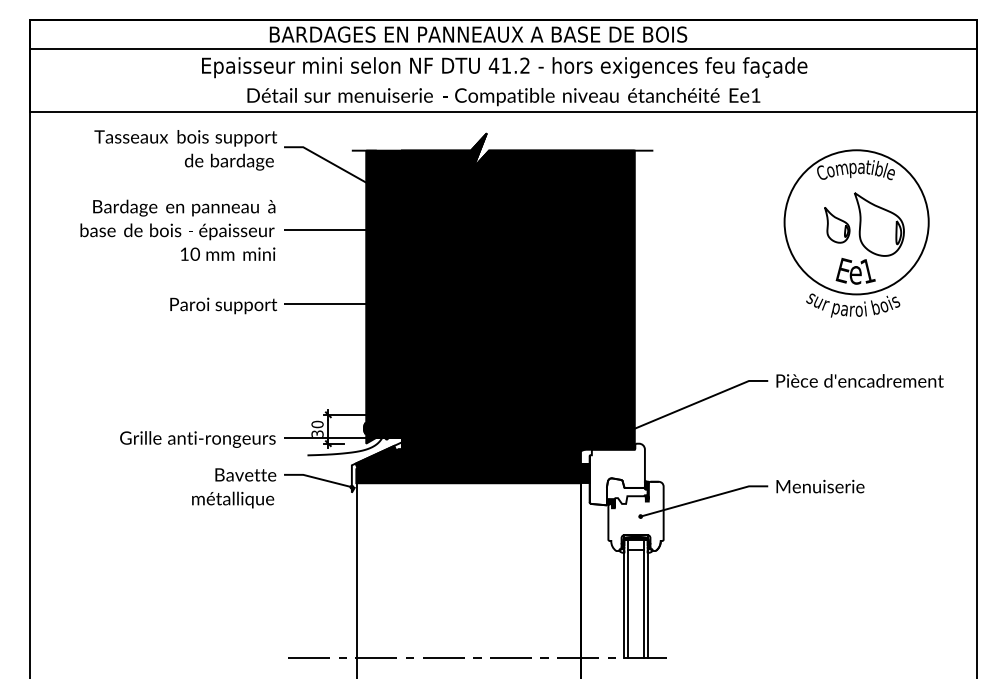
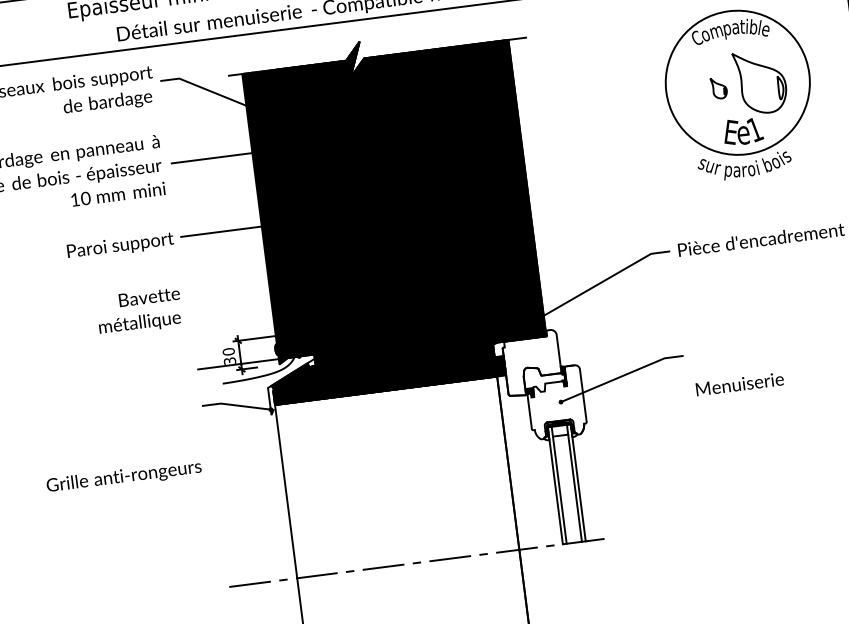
part: (837, 225) -> (719, 88), size x0.6
text: (197, 439) -> (123, 477), moved
text: (820, 486) -> (739, 384), moved
text: (234, 488) -> (139, 311), moved

